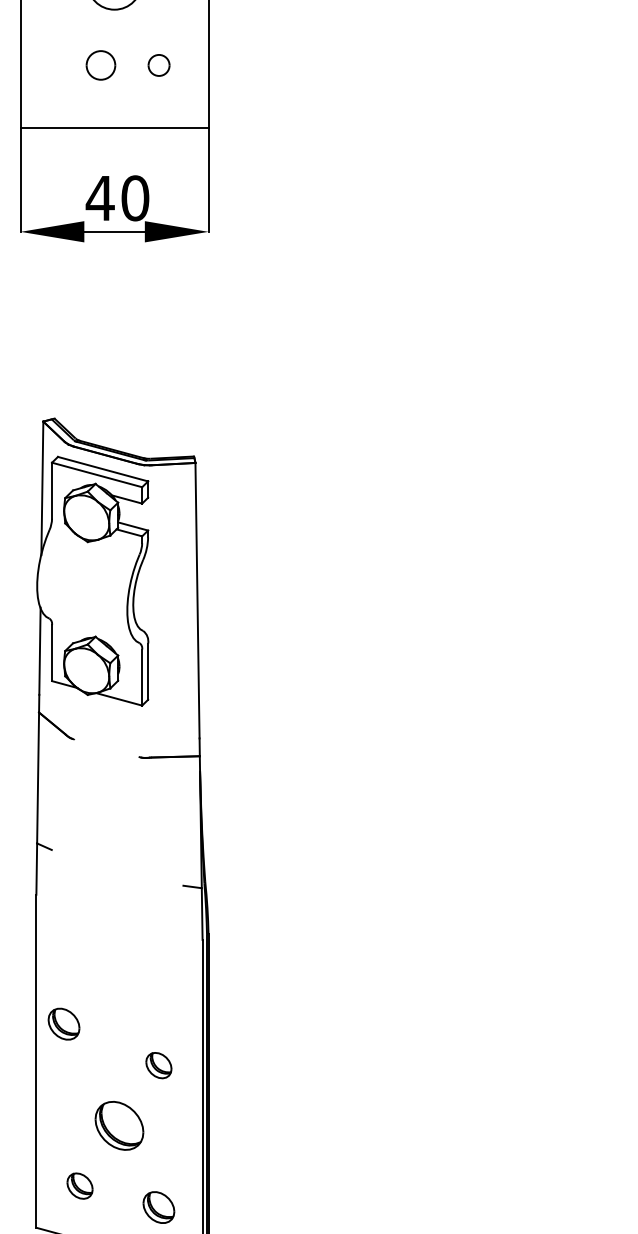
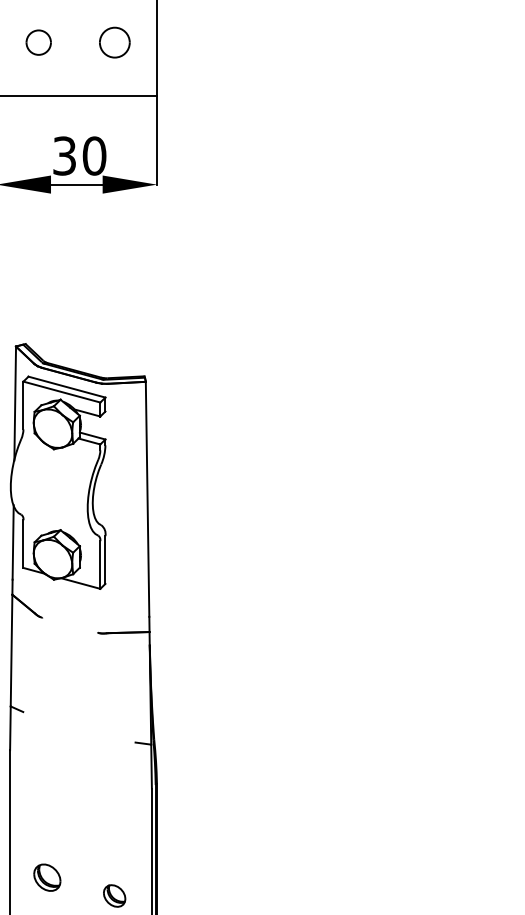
part: (100, 65) -> (38, 42), moved
part: (158, 65) -> (114, 42), size x1.67
text: (99, 198) -> (63, 156), 40 -> 30
part: (63, 1023) -> (46, 877), moved

